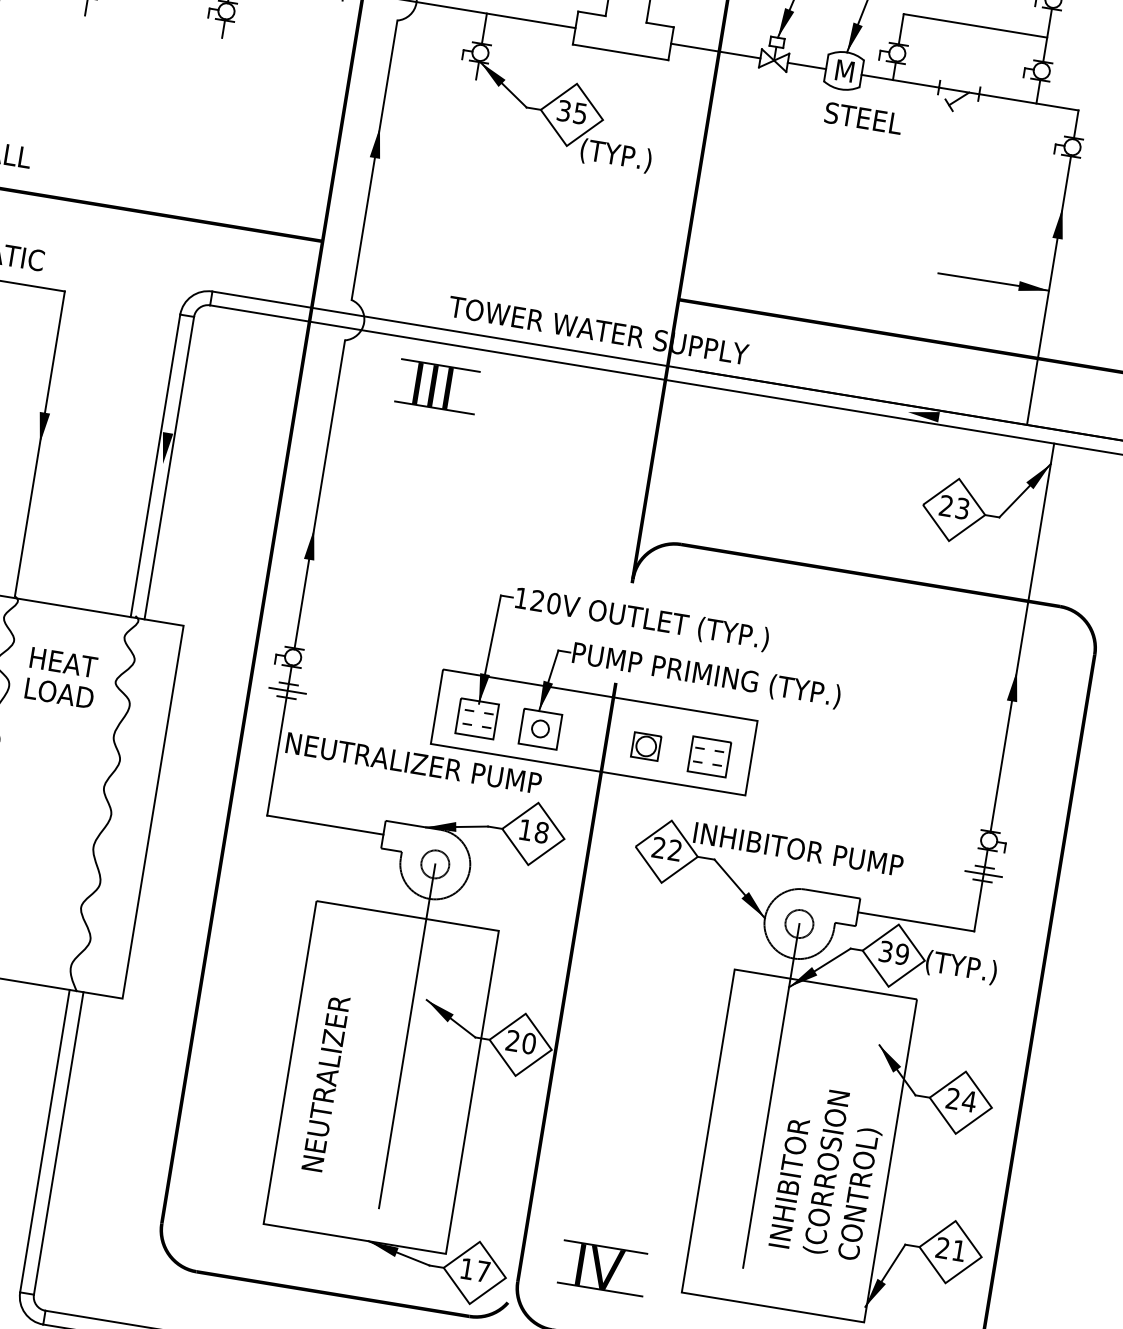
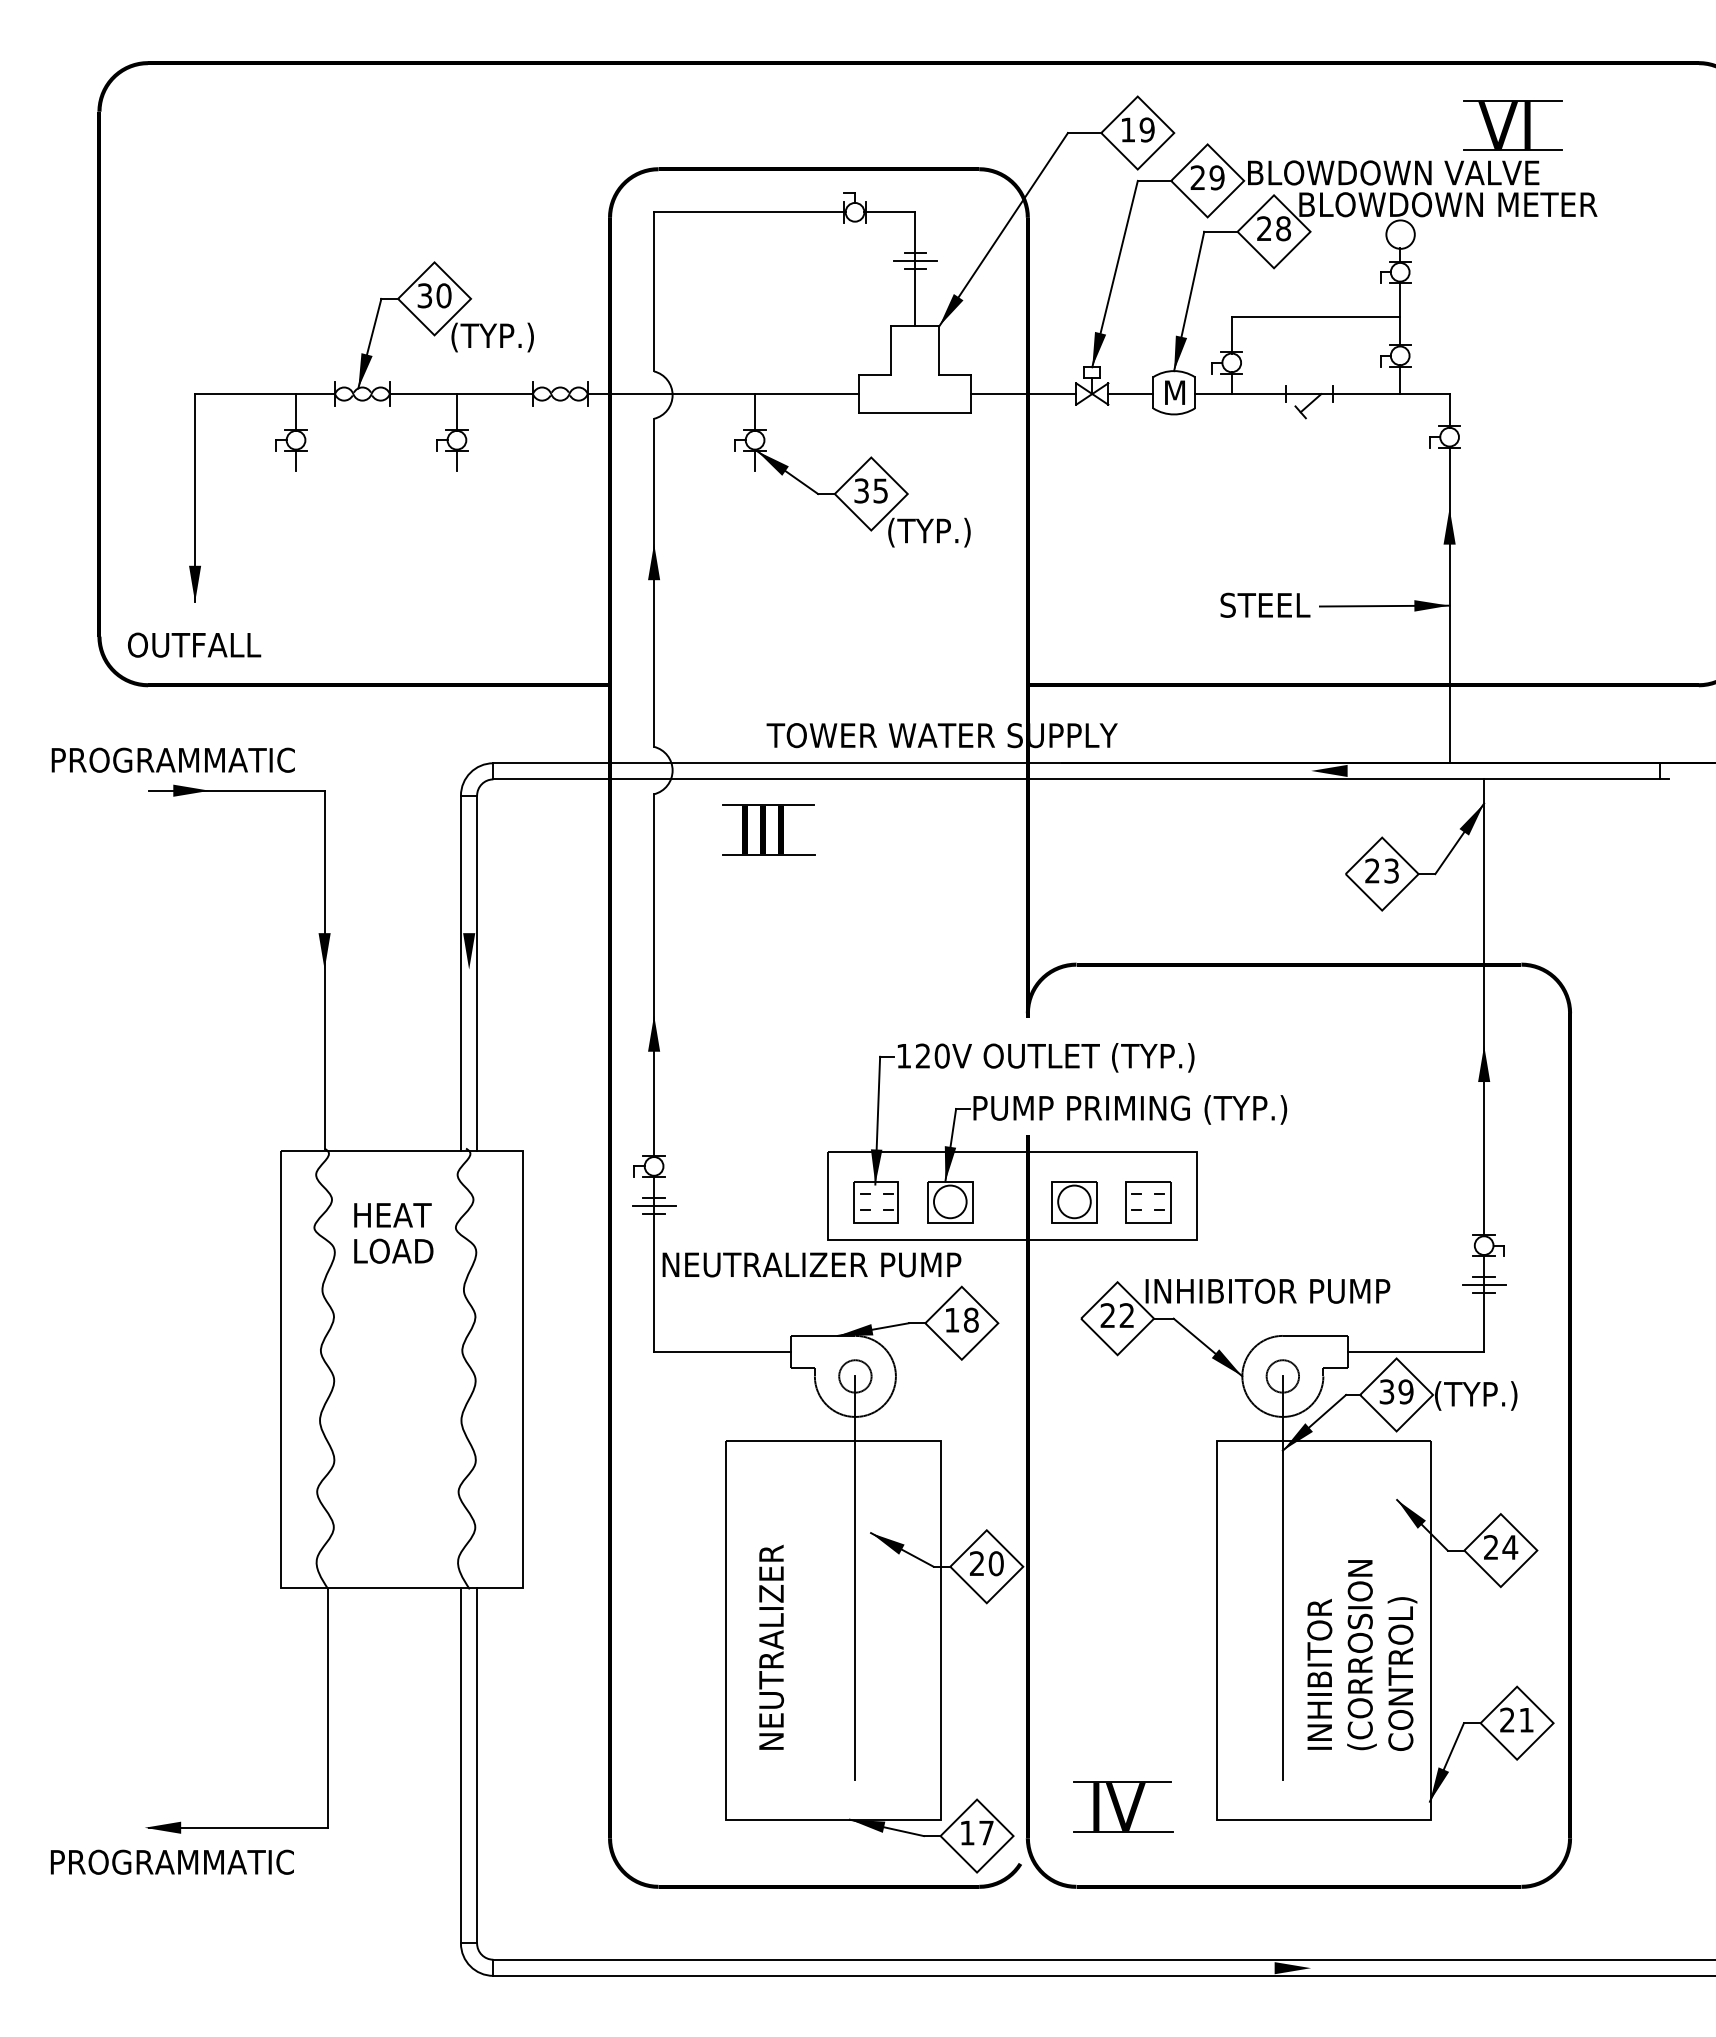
text: (863, 117) -> (1265, 604), moved
circle: (539, 728) -> (949, 1201), size x1.67
part: (646, 746) -> (1074, 1202), size x1.43

